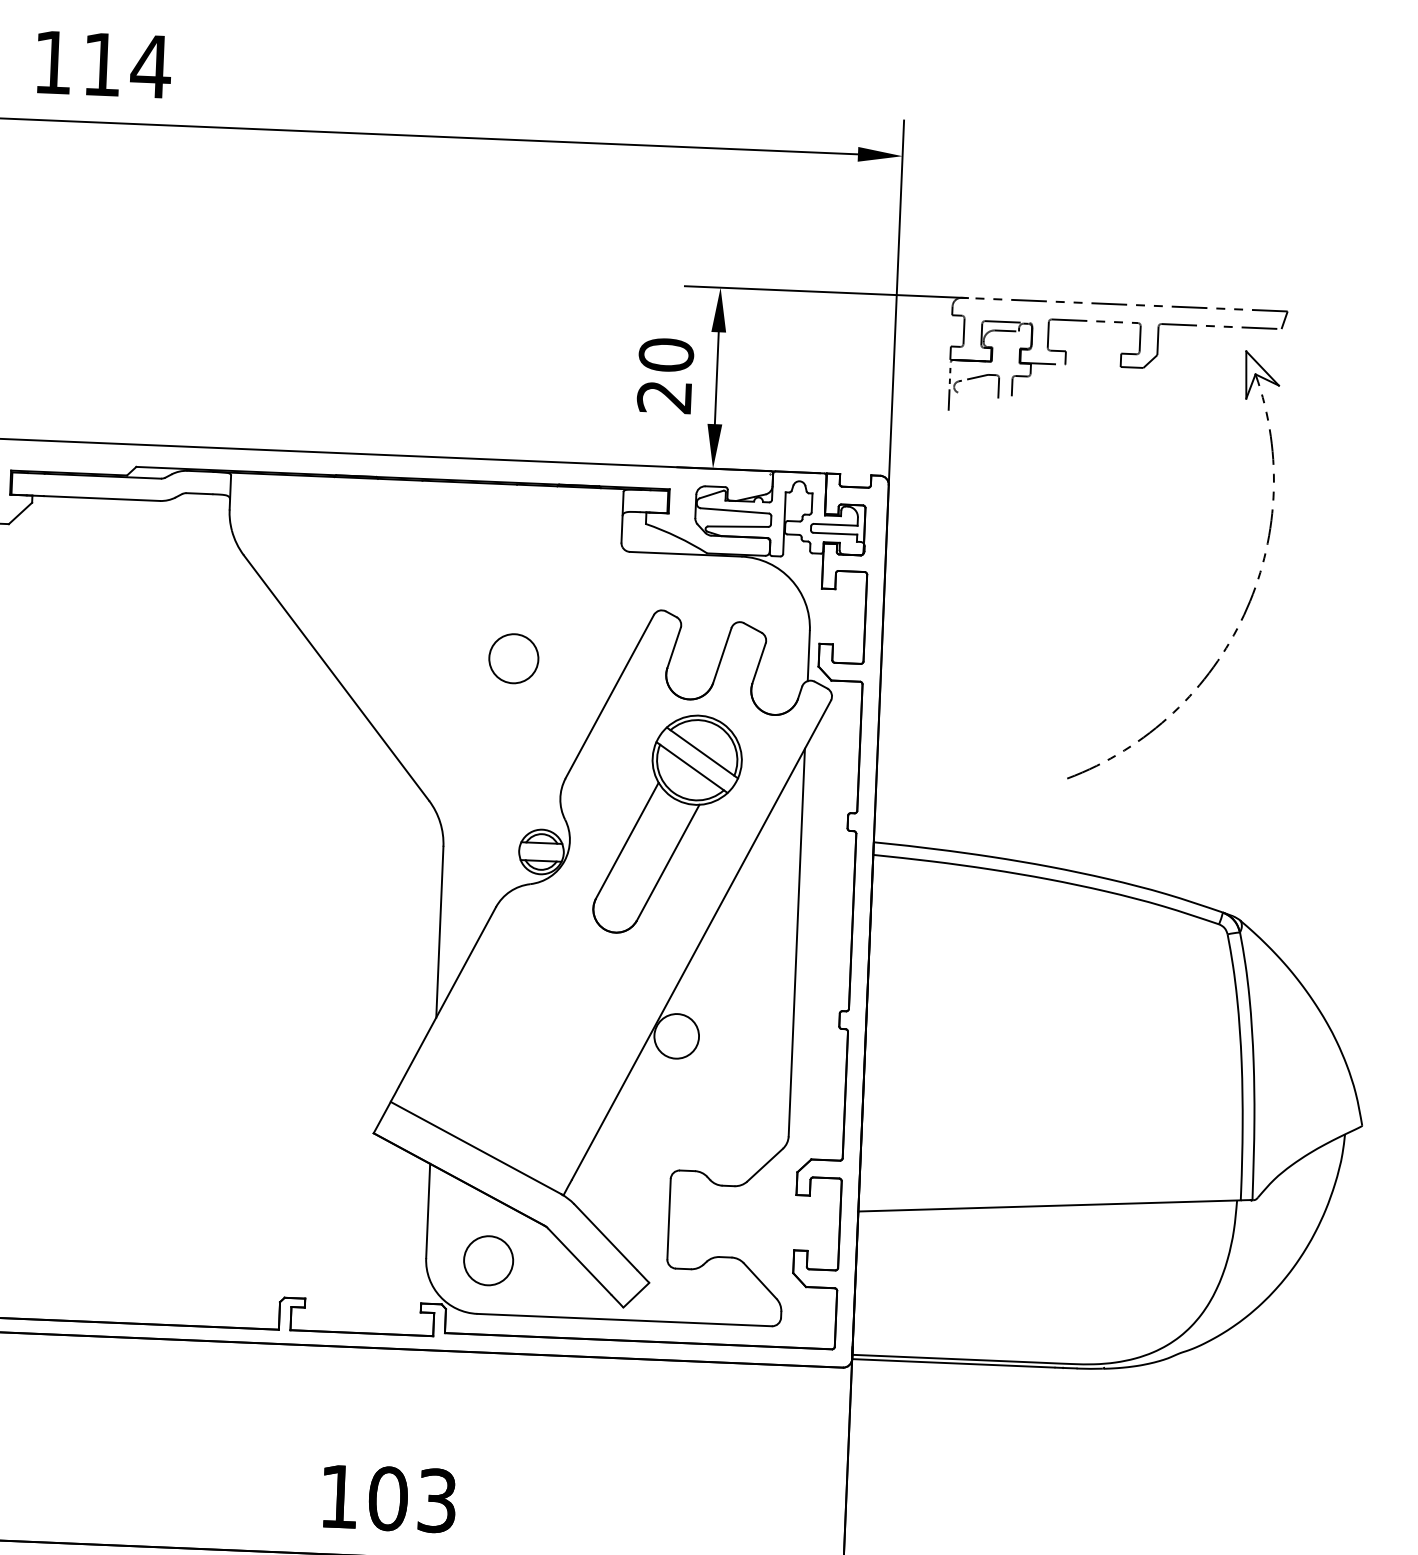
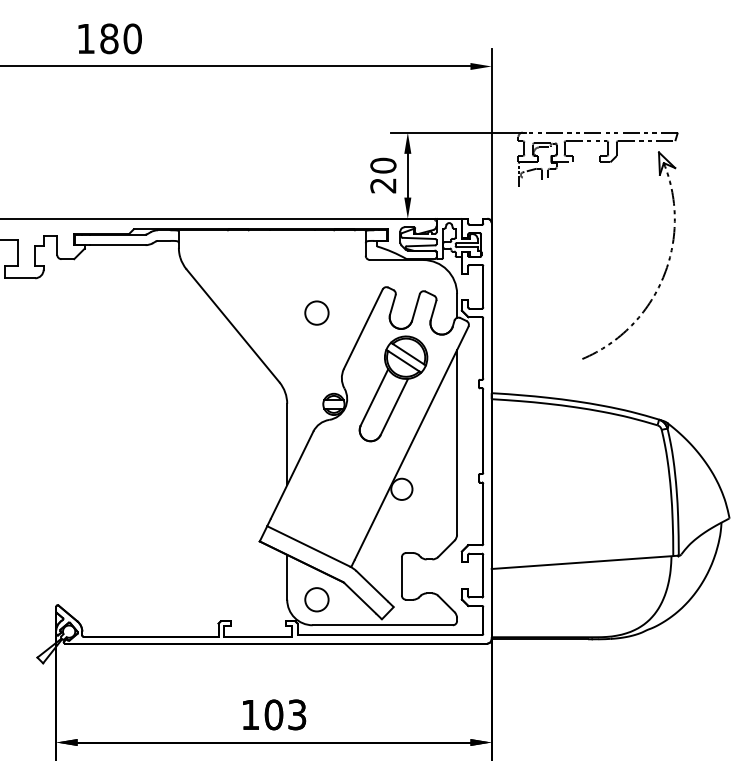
text: (127, 64) -> (121, 38), 114 -> 180

